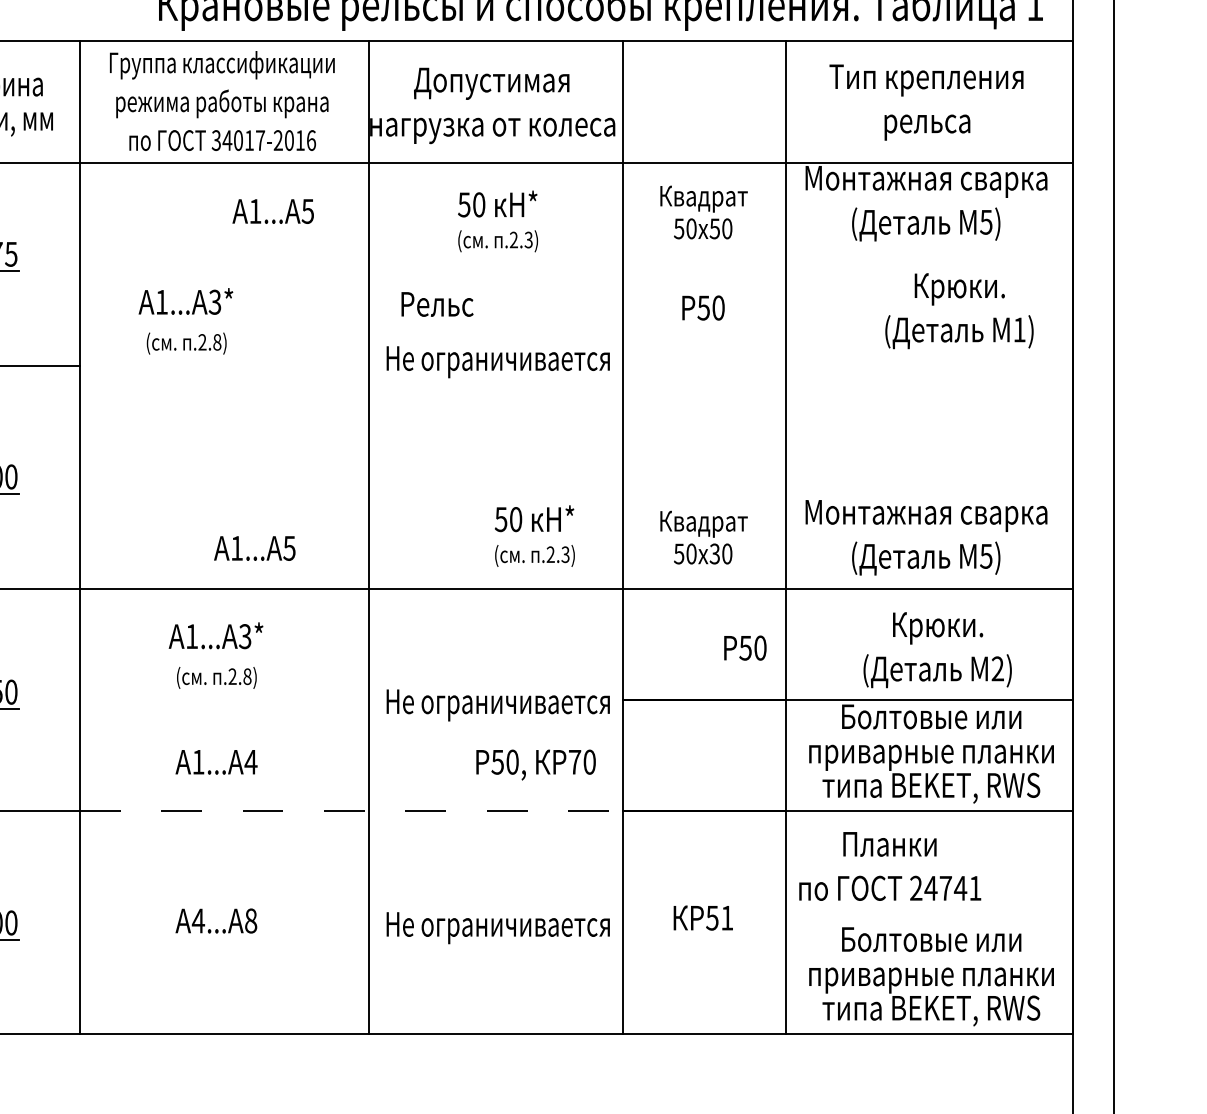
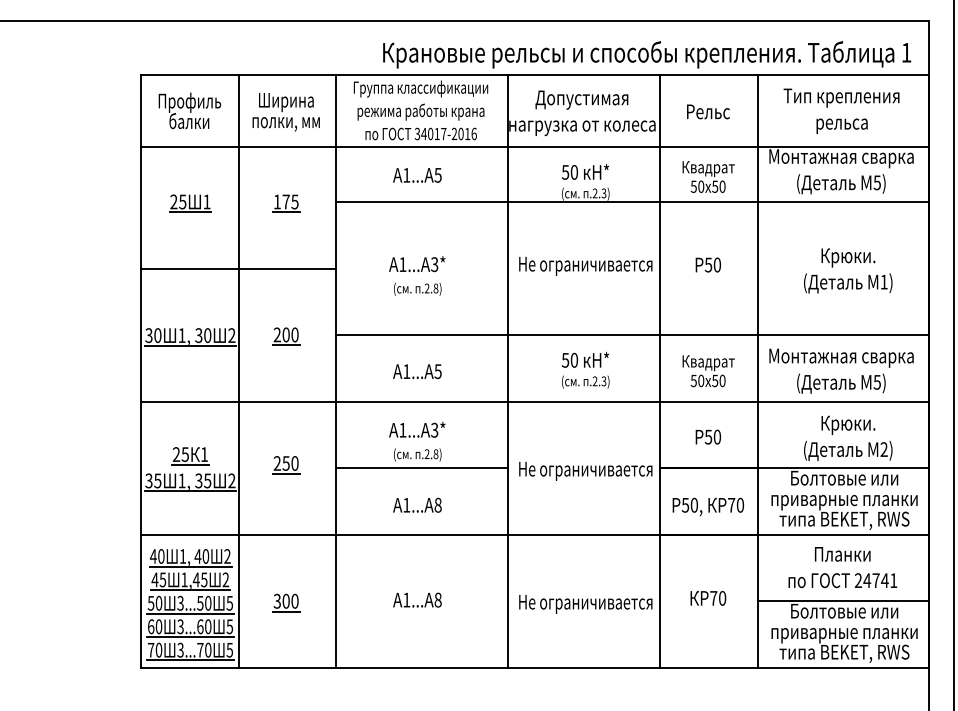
text: (273, 211) -> (417, 175), moved
line: (576, 255) -> (632, 202), added
text: (437, 303) -> (708, 111), moved
text: (702, 307) -> (707, 264), moved
text: (959, 310) -> (848, 270), moved
text: (186, 320) -> (417, 275), moved
line: (576, 477) -> (632, 335), added
text: (534, 534) -> (585, 369), moved
text: (254, 548) -> (417, 371), moved
text: (715, 551) -> (715, 379), 30 -> 50
text: (743, 647) -> (707, 436), moved
line: (223, 700) -> (421, 468), added
text: (251, 760) -> (438, 504), 4 -> 8
text: (534, 764) -> (707, 506), moved
line: (352, 811) -> (498, 534), dashed -> solid
text: (889, 866) -> (842, 567), moved
text: (720, 916) -> (718, 597), 51 -> 70
text: (198, 919) -> (406, 599), 4... -> 1...
line: (929, 923) -> (843, 601), added

